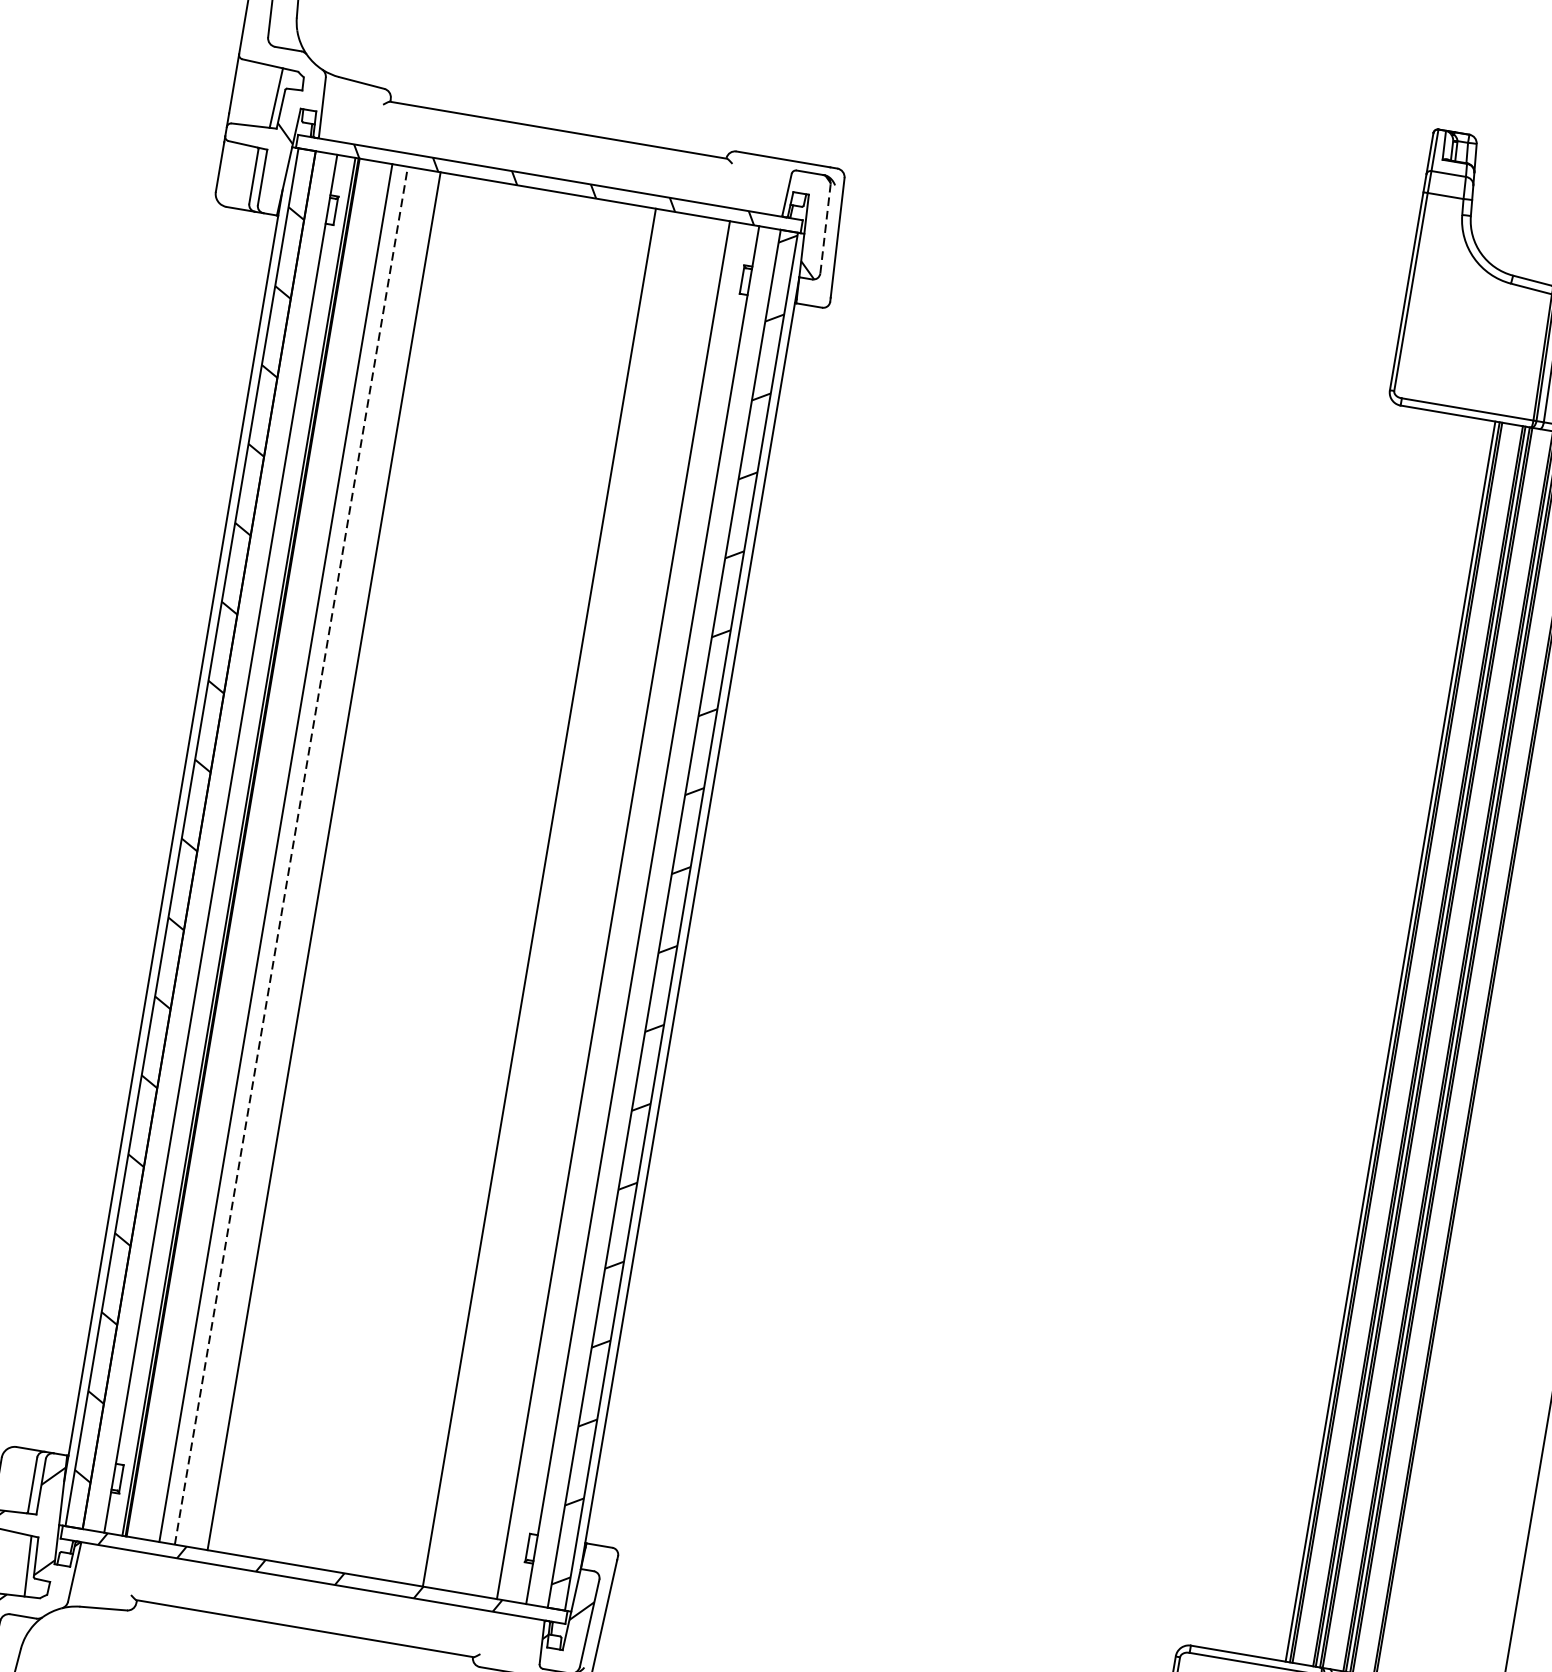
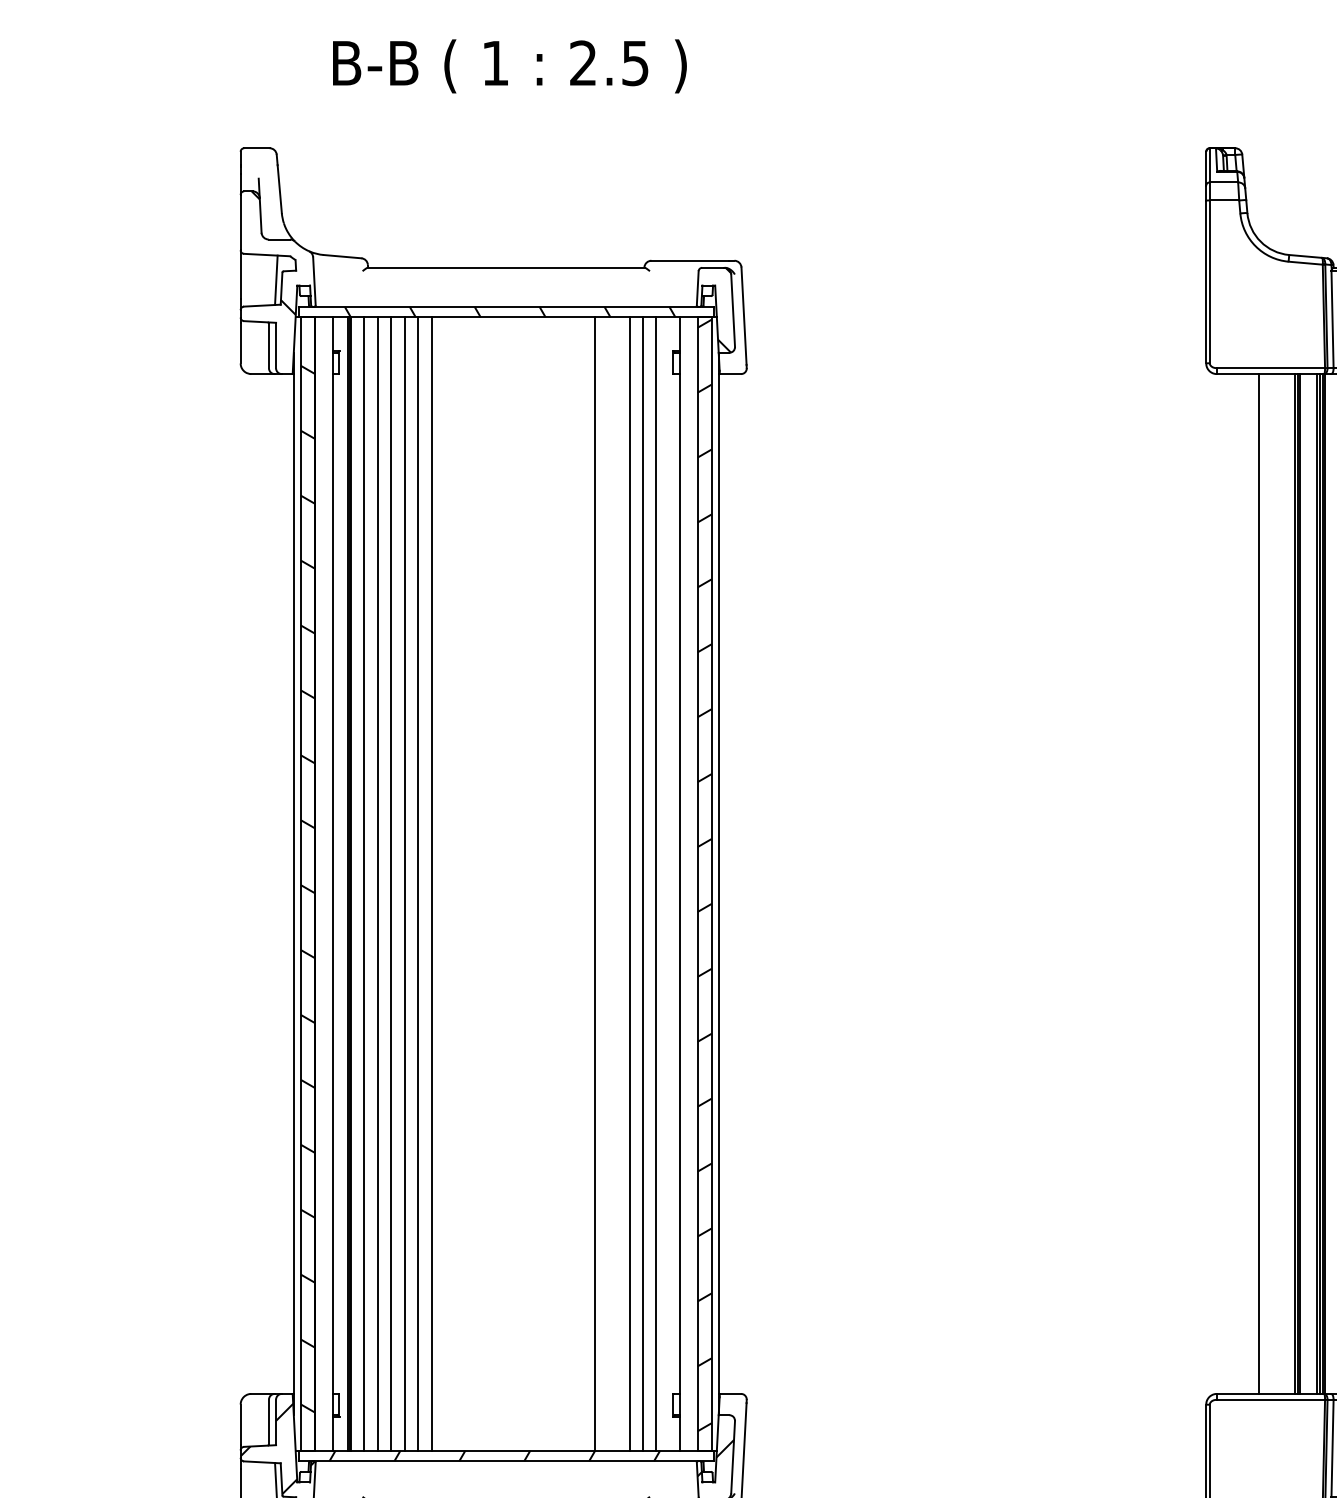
line: (826, 228) -> (733, 310), dashed -> solid
line: (258, 849) -> (363, 883), added
line: (290, 856) -> (390, 884), dashed -> solid
line: (308, 857) -> (404, 883), added
line: (340, 863) -> (431, 883), added
line: (582, 904) -> (630, 883), added
line: (597, 906) -> (642, 883), added
line: (1347, 1033) -> (1259, 883), added

